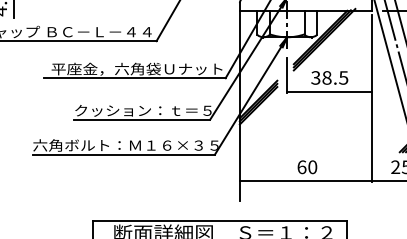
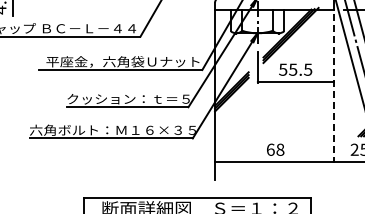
text: (321, 77) -> (288, 69), 38.5 -> 55.5
line: (371, 98) -> (333, 88), solid -> dashed
text: (312, 166) -> (280, 149), 60 -> 68

